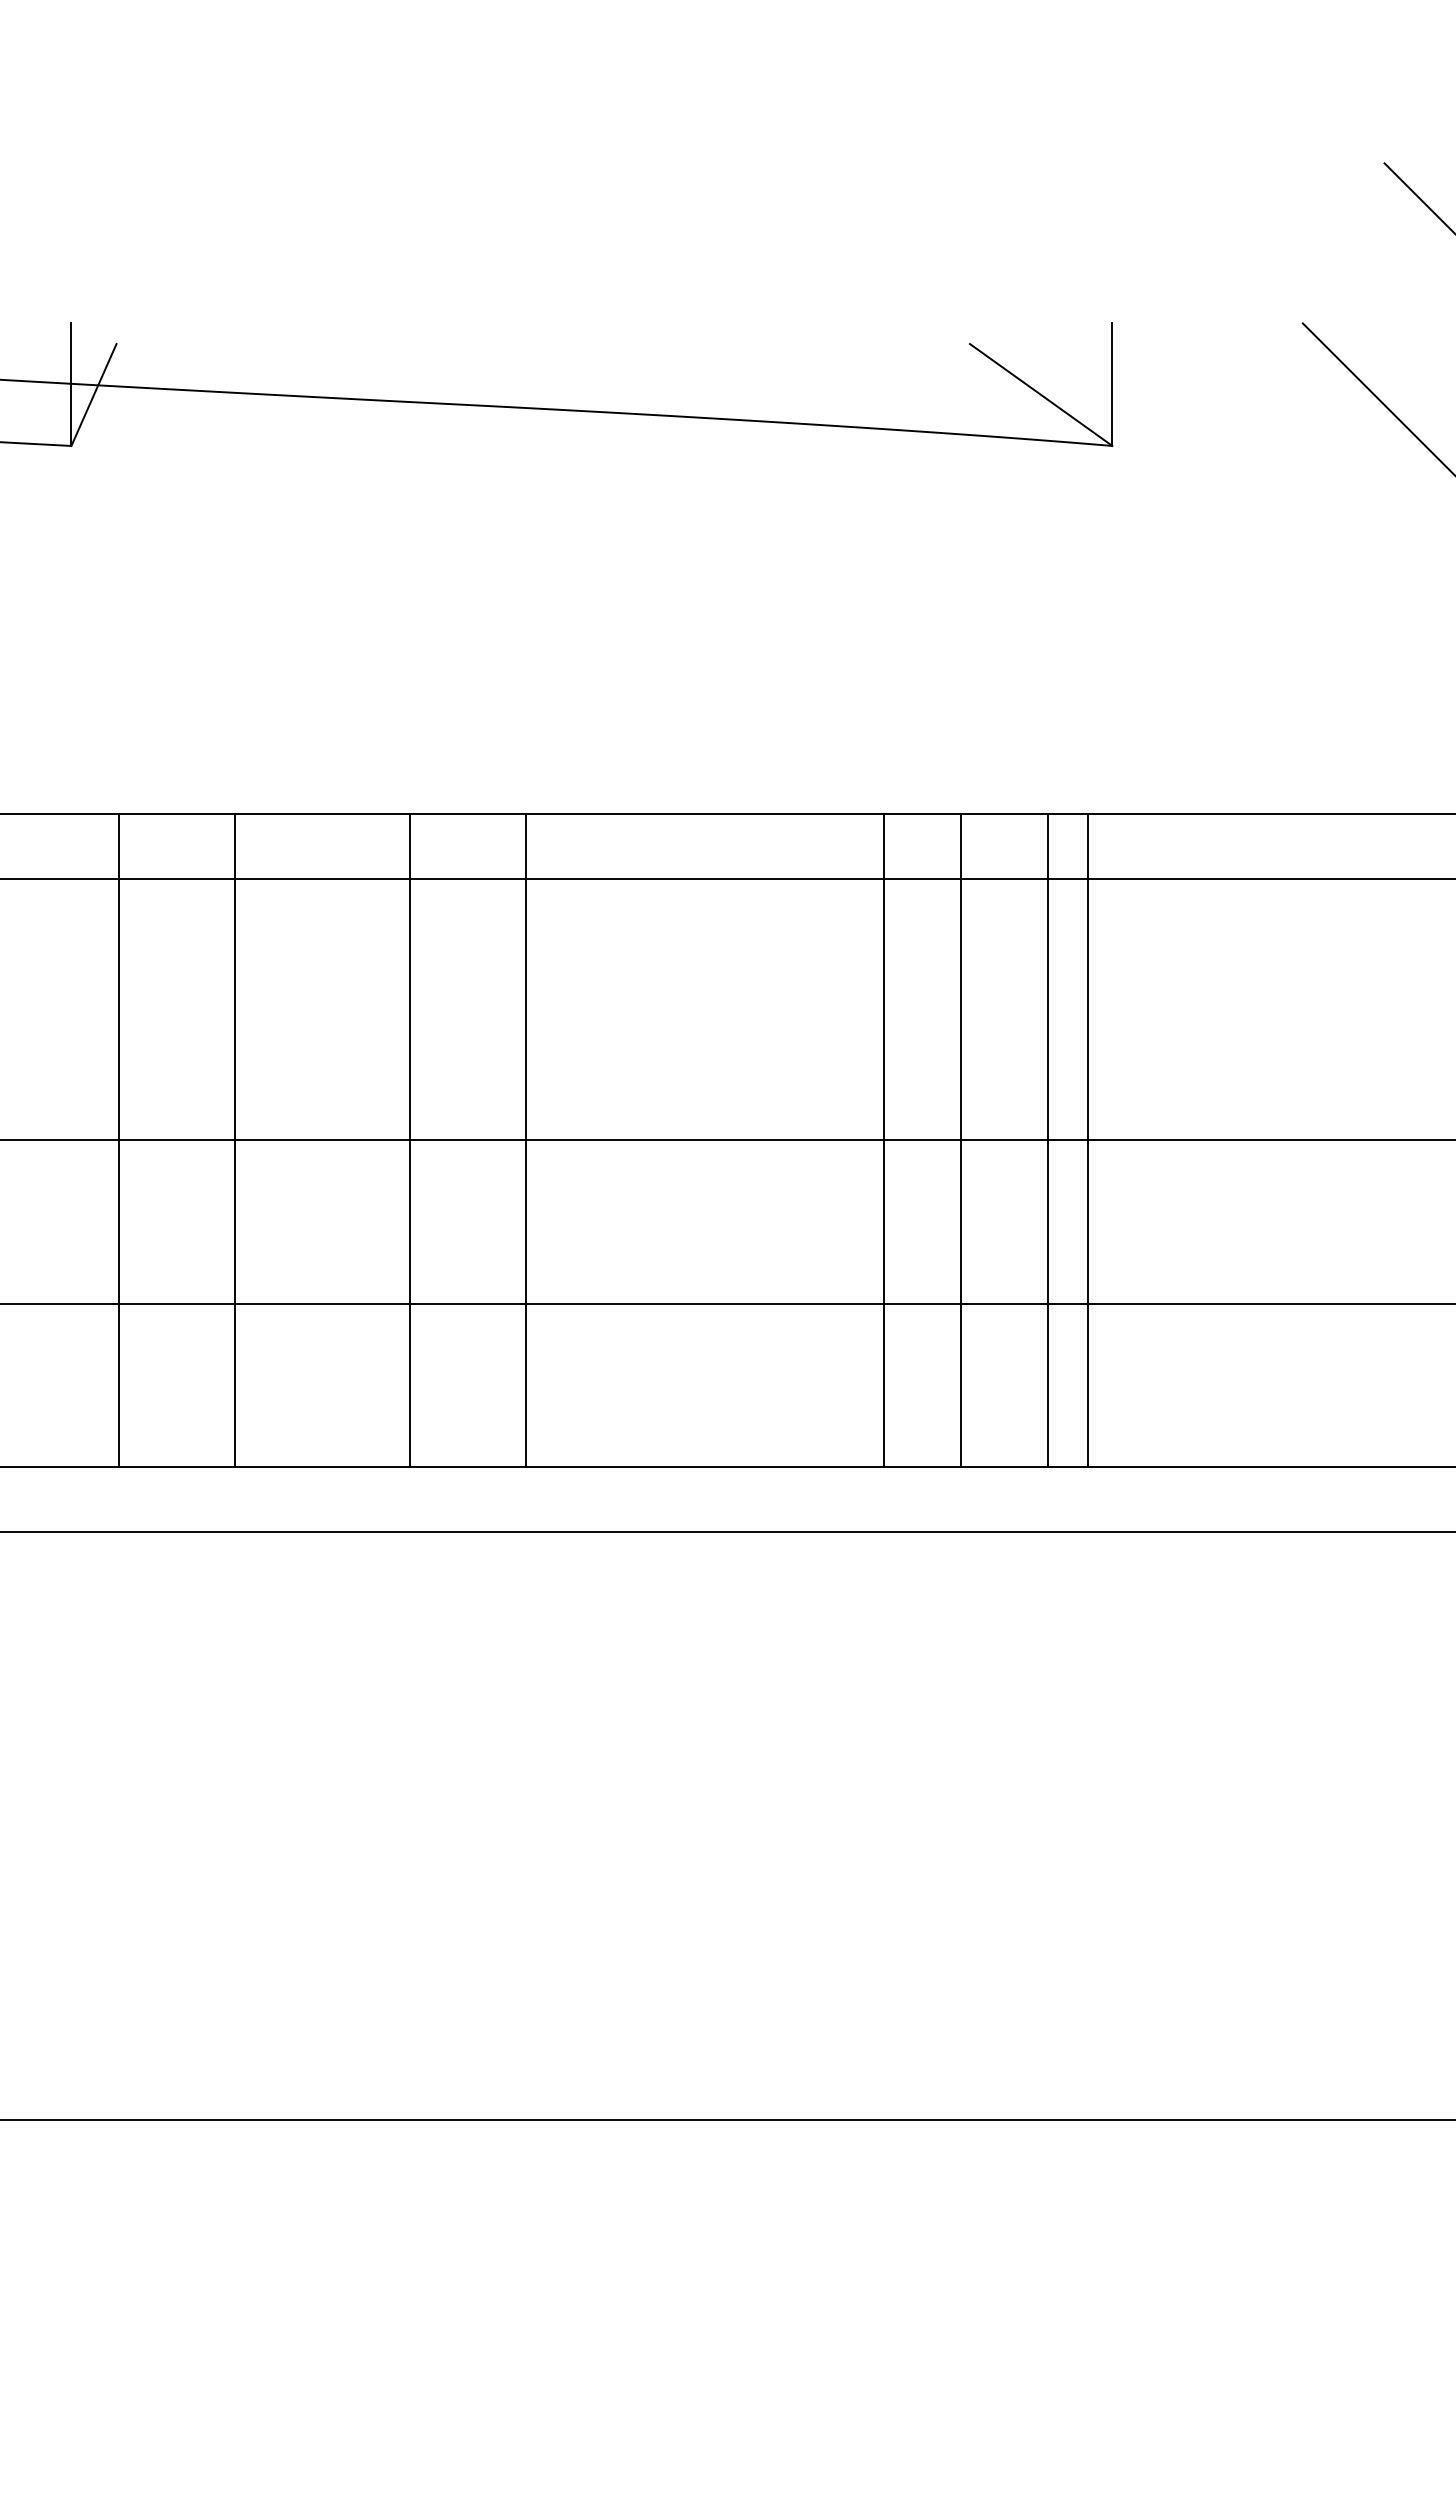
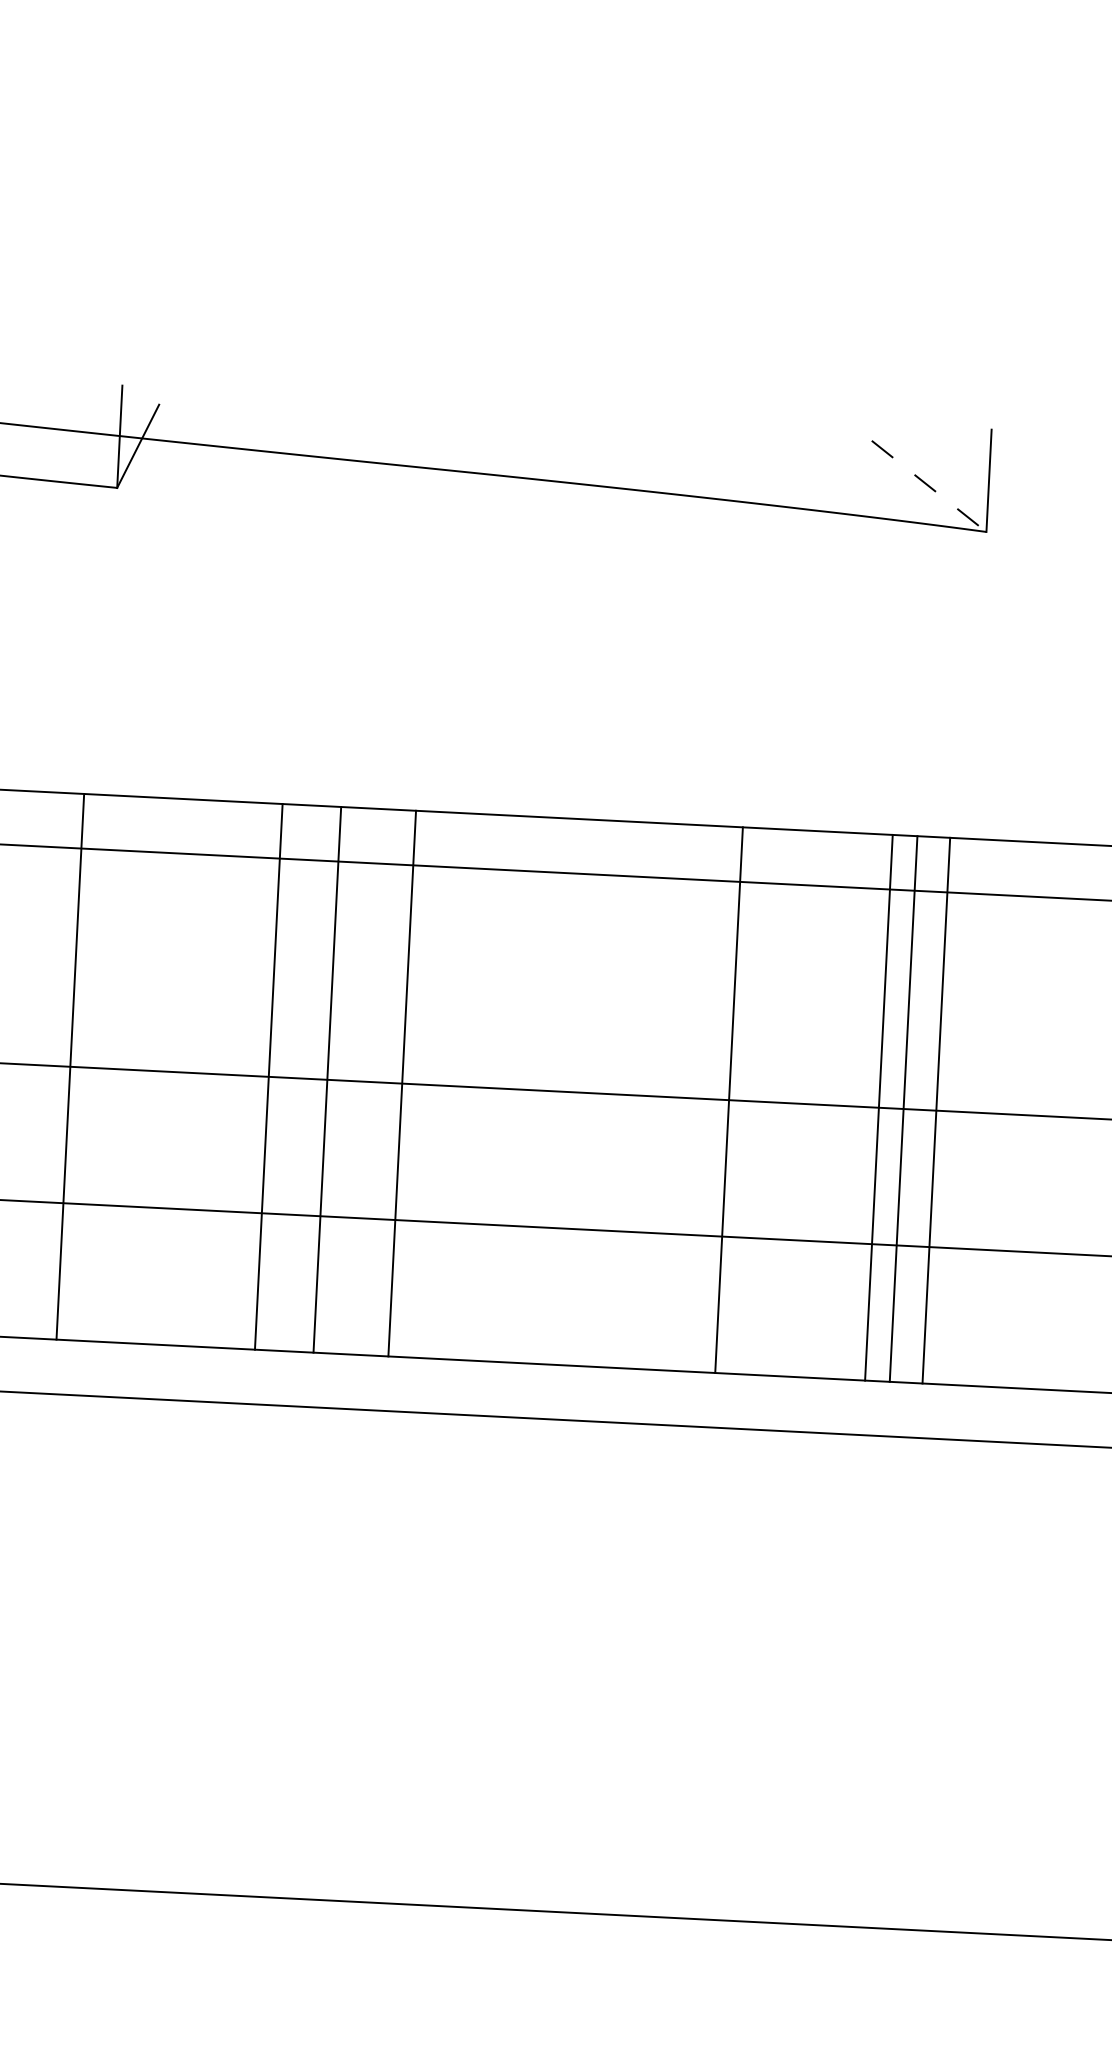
line: (1041, 395) -> (929, 486), solid -> dashed
line: (119, 1139) -> (70, 1066), moved
line: (235, 1139) -> (269, 1076), moved
line: (410, 1139) -> (327, 1079), moved
line: (525, 1139) -> (401, 1082), moved
line: (884, 1139) -> (729, 1099), moved
line: (960, 1139) -> (878, 1107), moved

